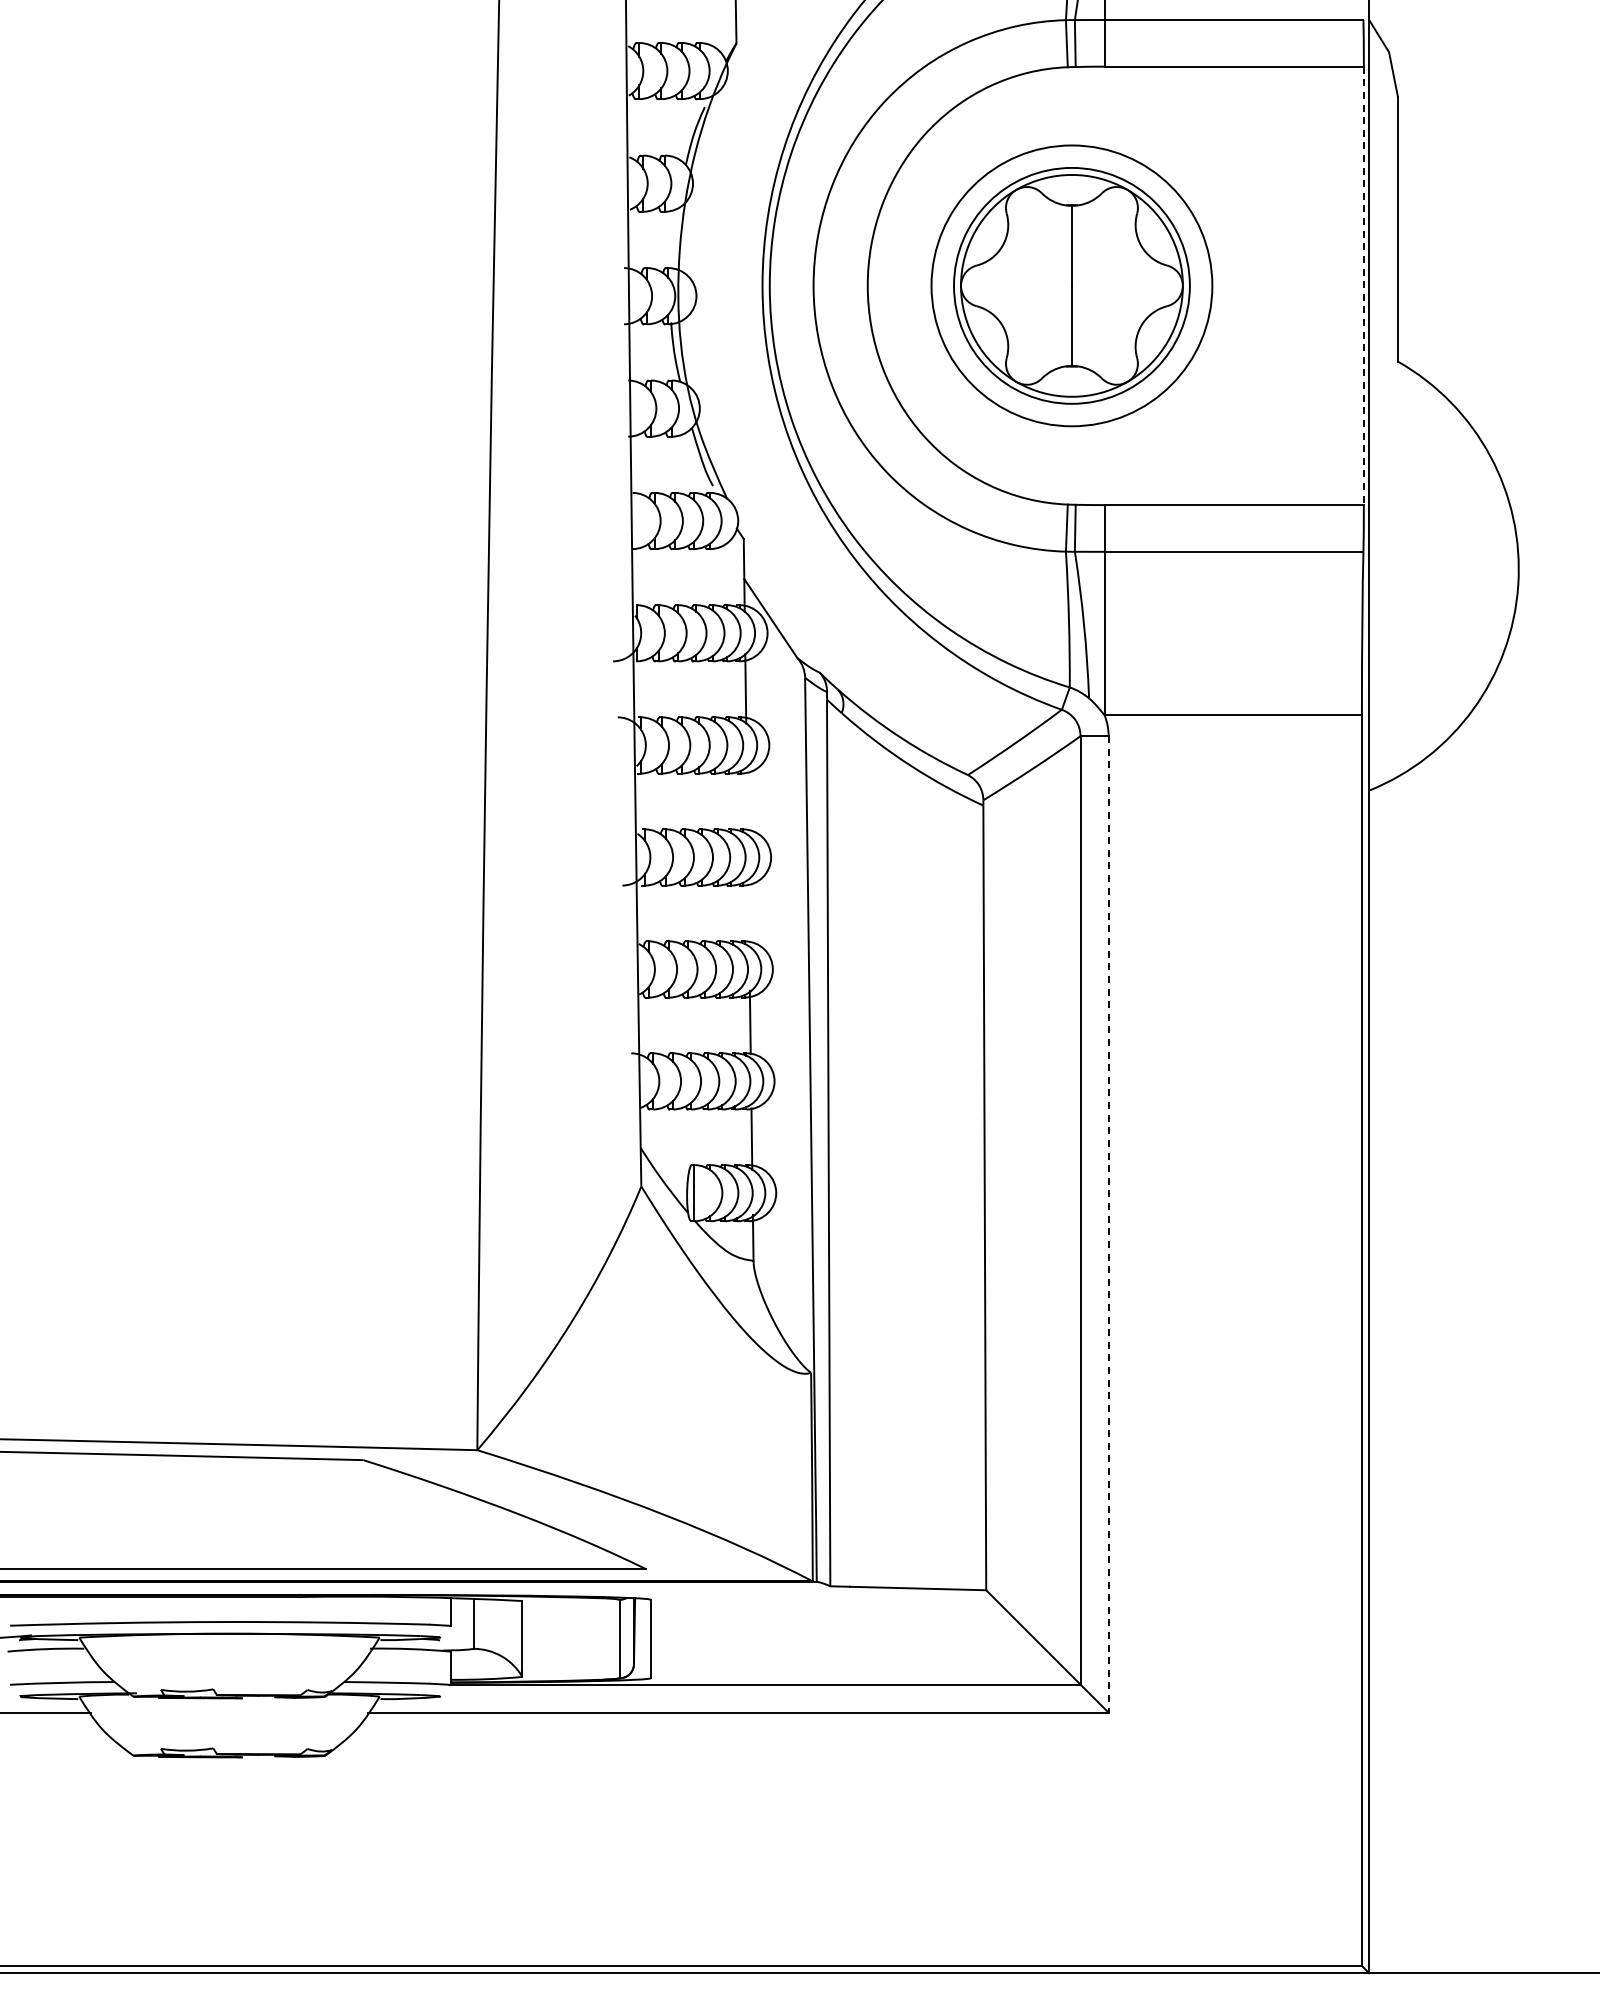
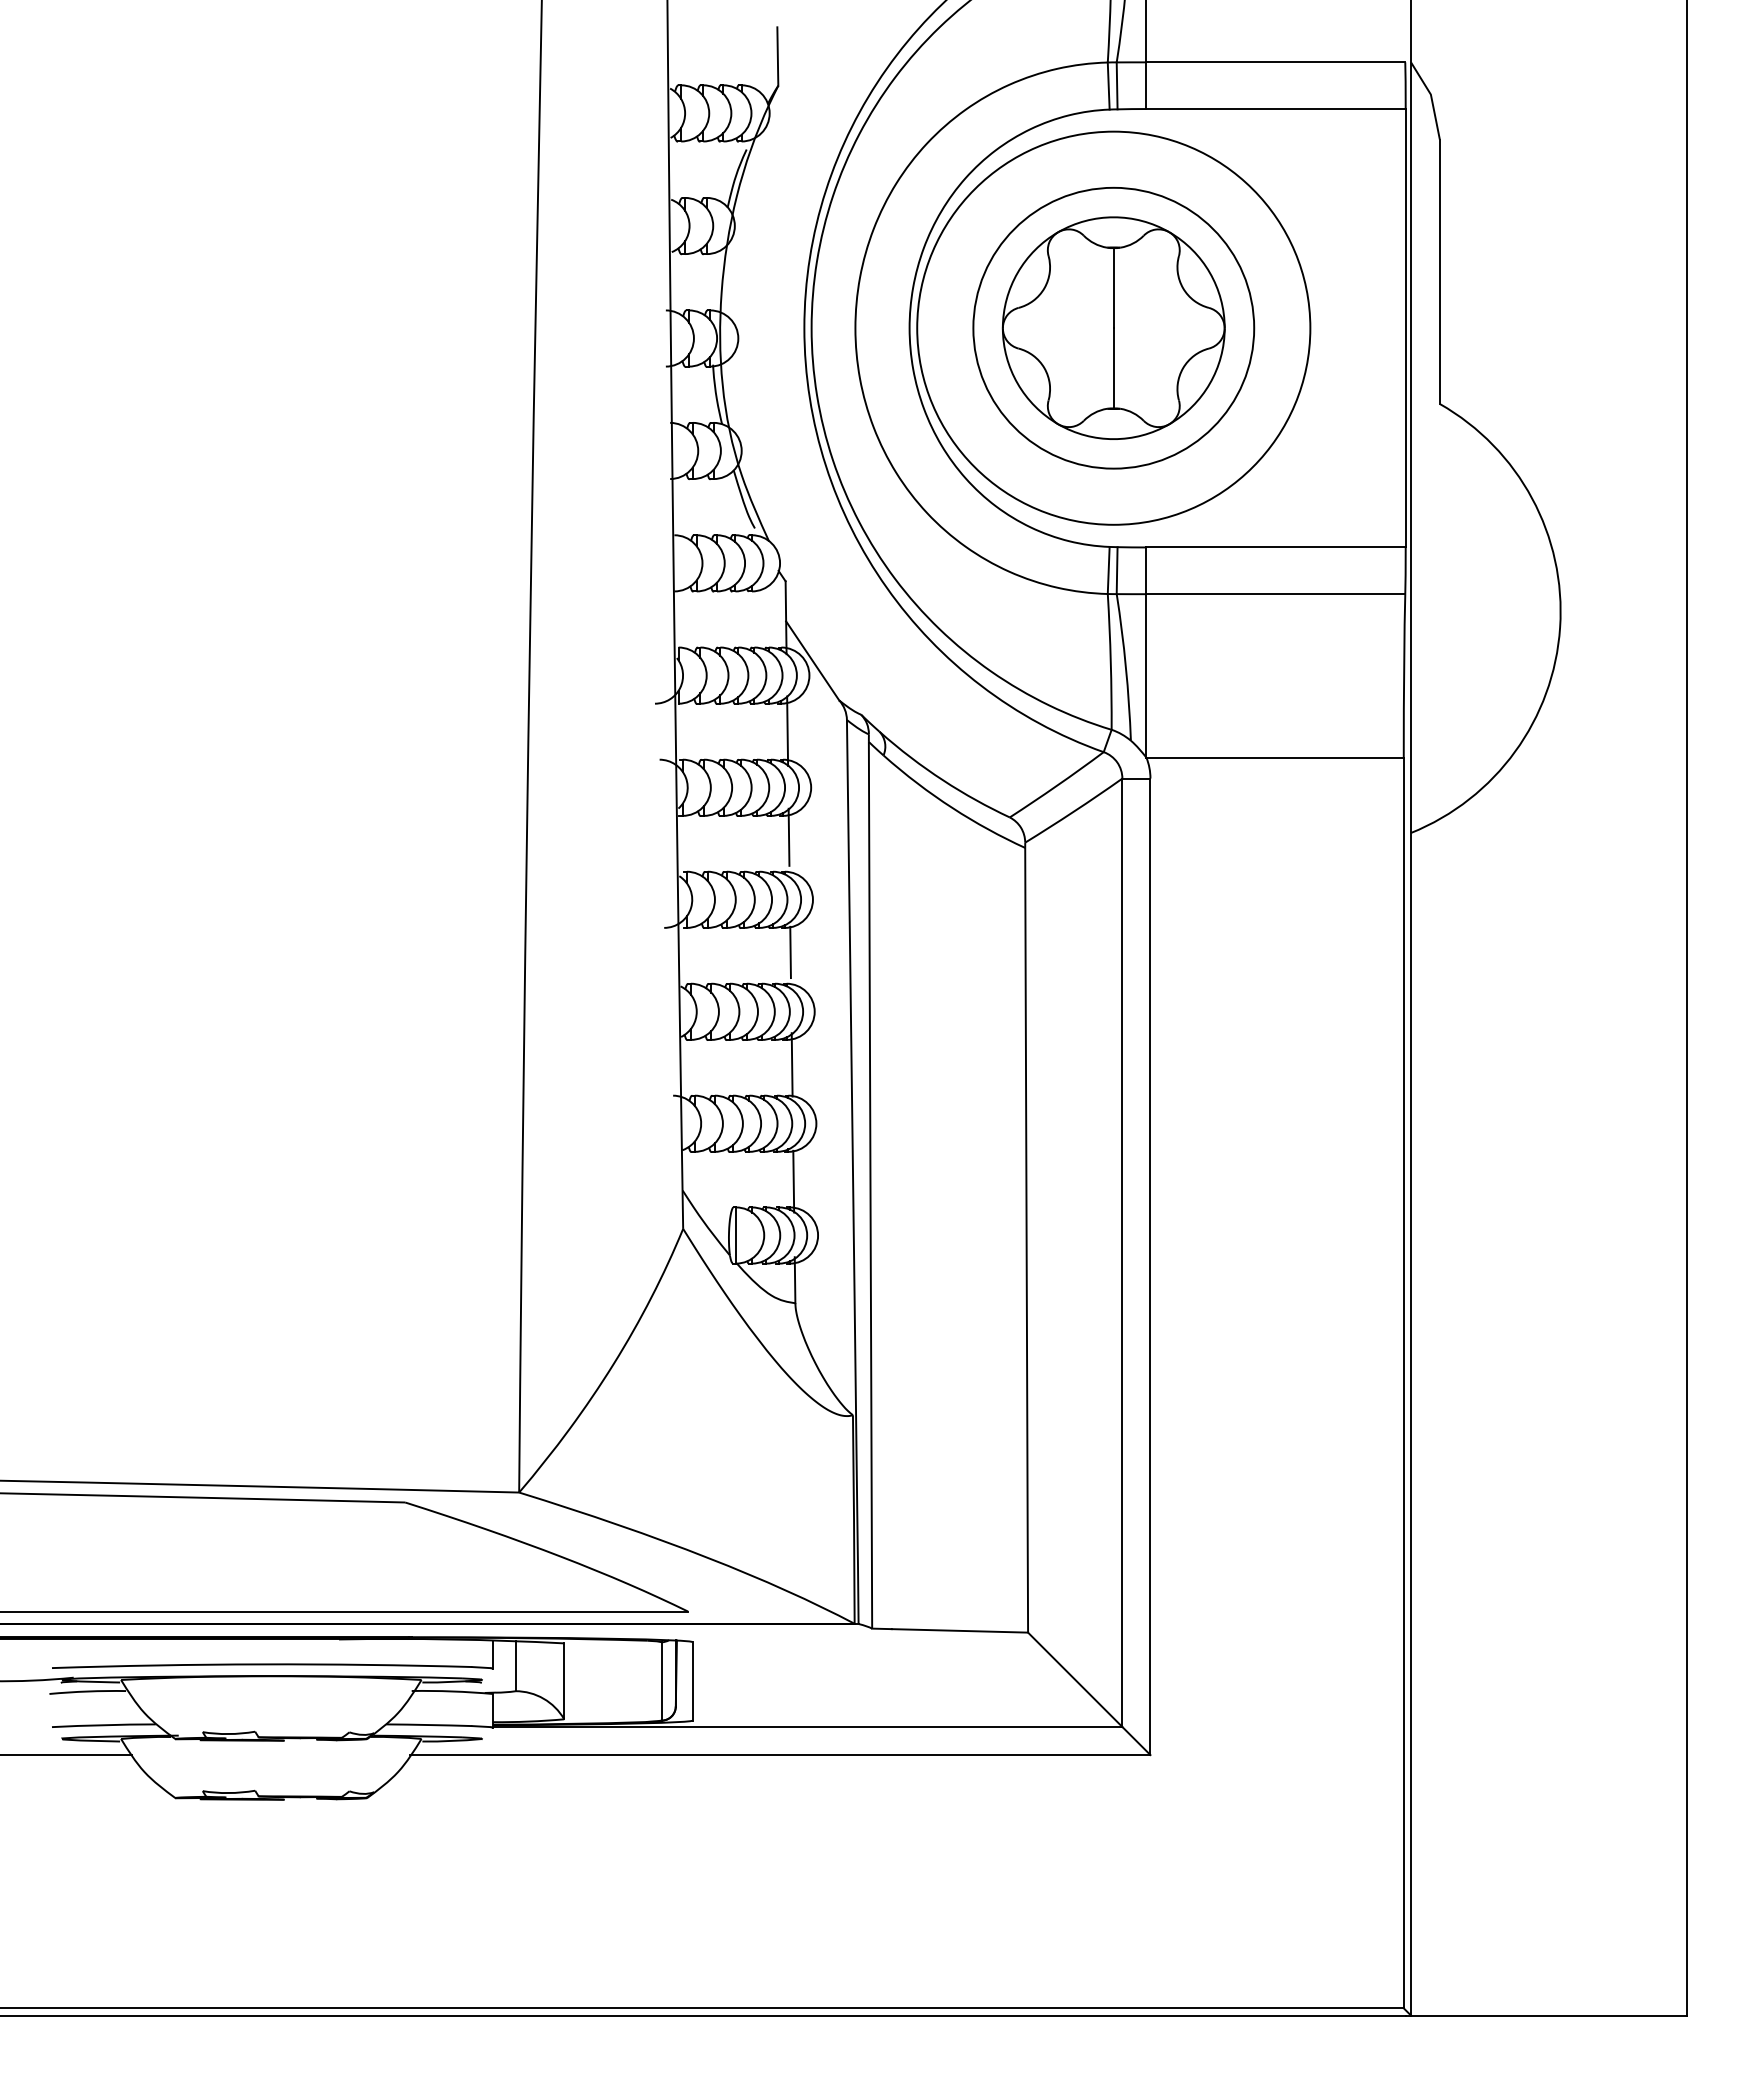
circle: (1071, 285) -> (1113, 327), size x1.67
line: (1363, 286) -> (1405, 328), dashed -> solid
line: (746, 794) -> (788, 836), added
line: (748, 910) -> (790, 952), added
line: (1108, 1225) -> (1150, 1267), dashed -> solid

